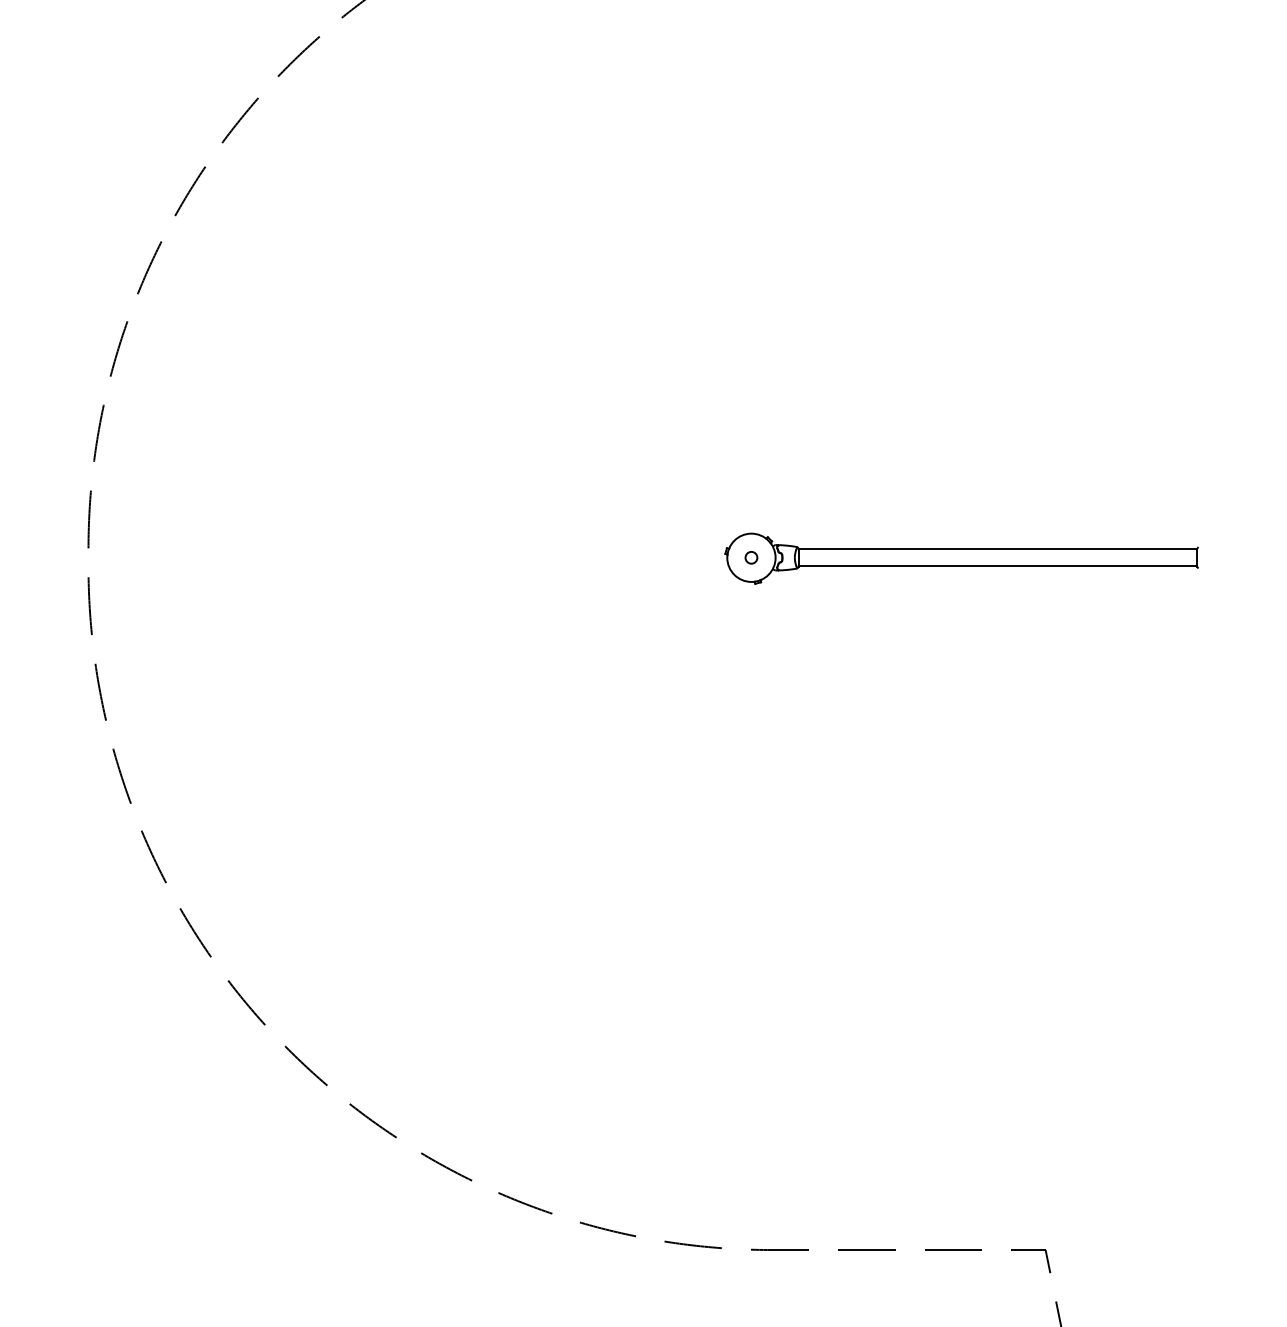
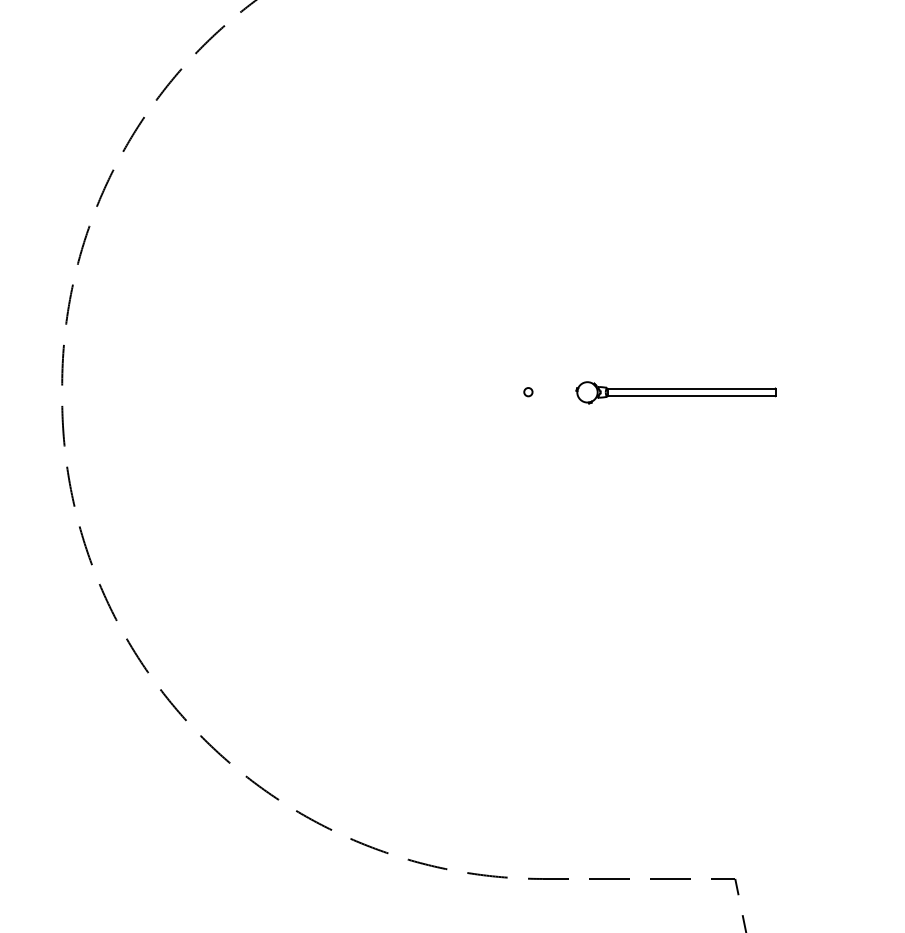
part: (961, 558) -> (676, 392), size x0.6

